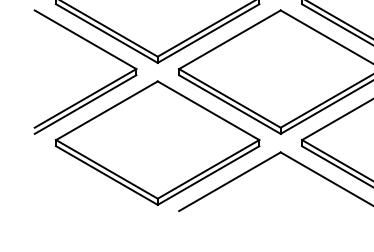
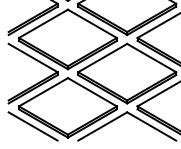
line: (84, 181) -> (32, 126), added

